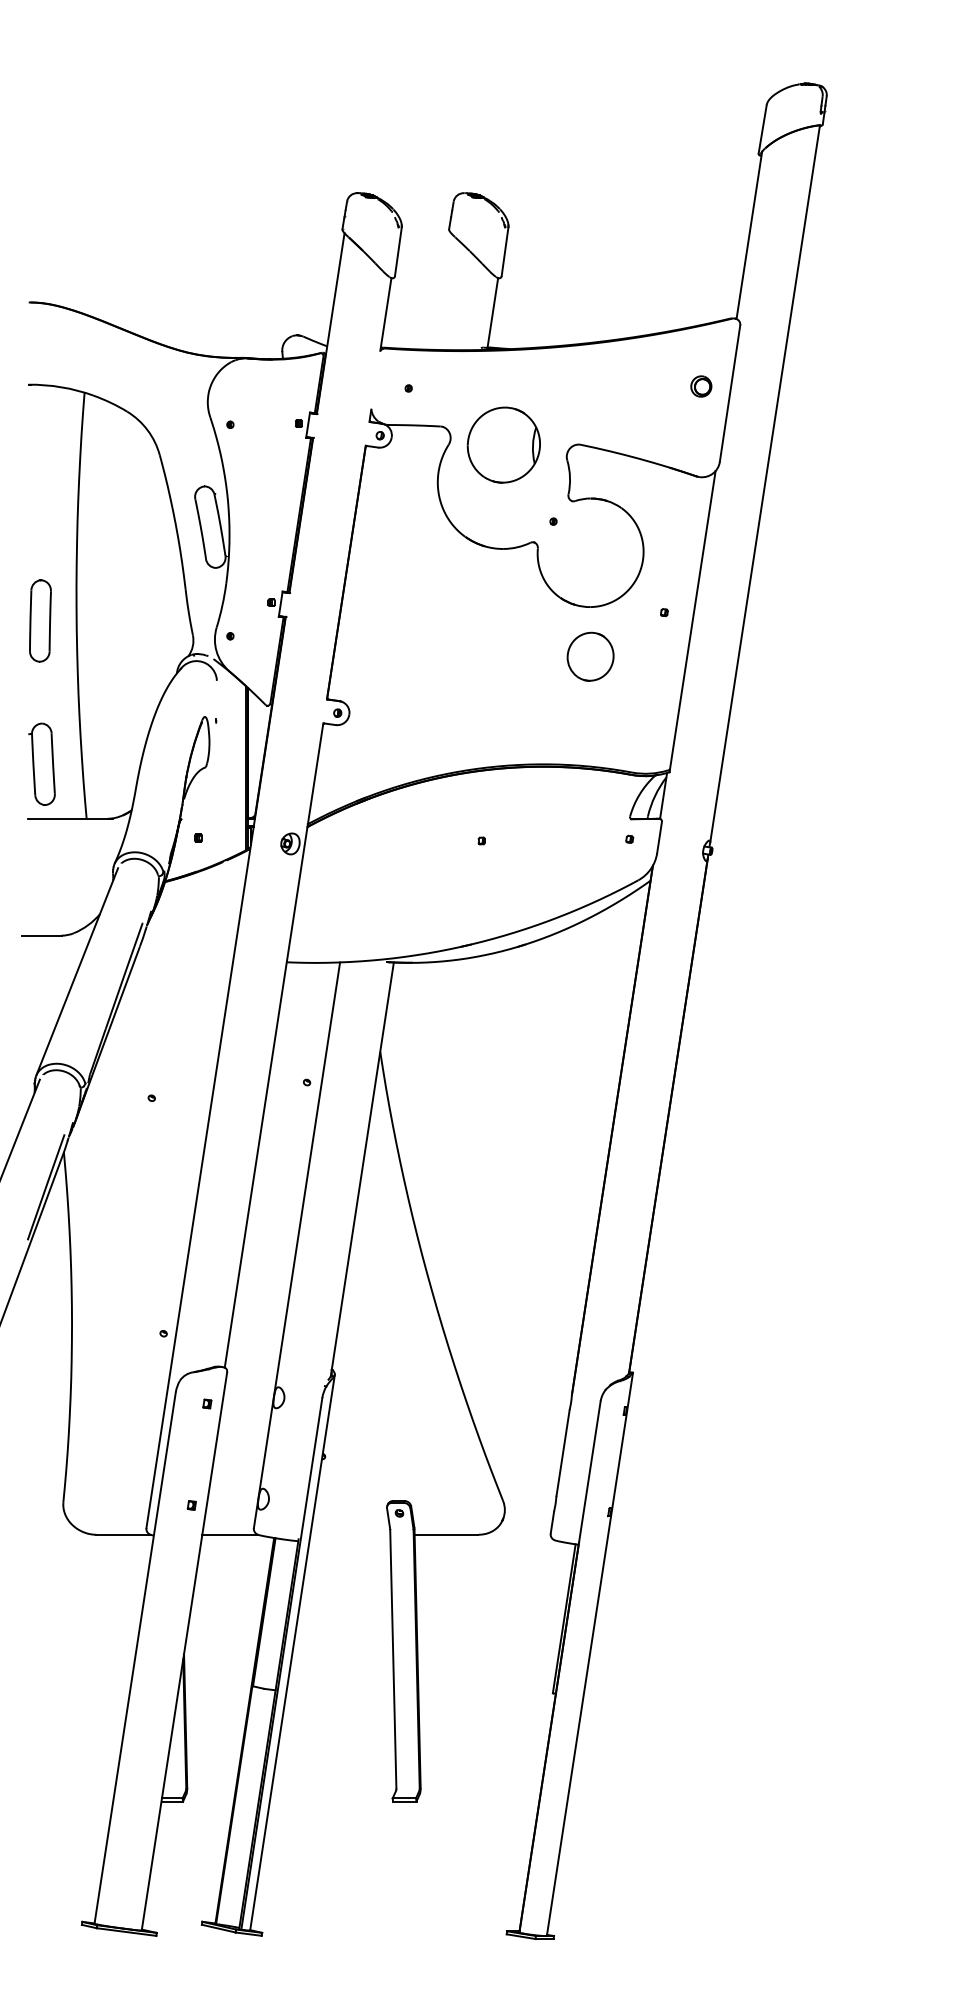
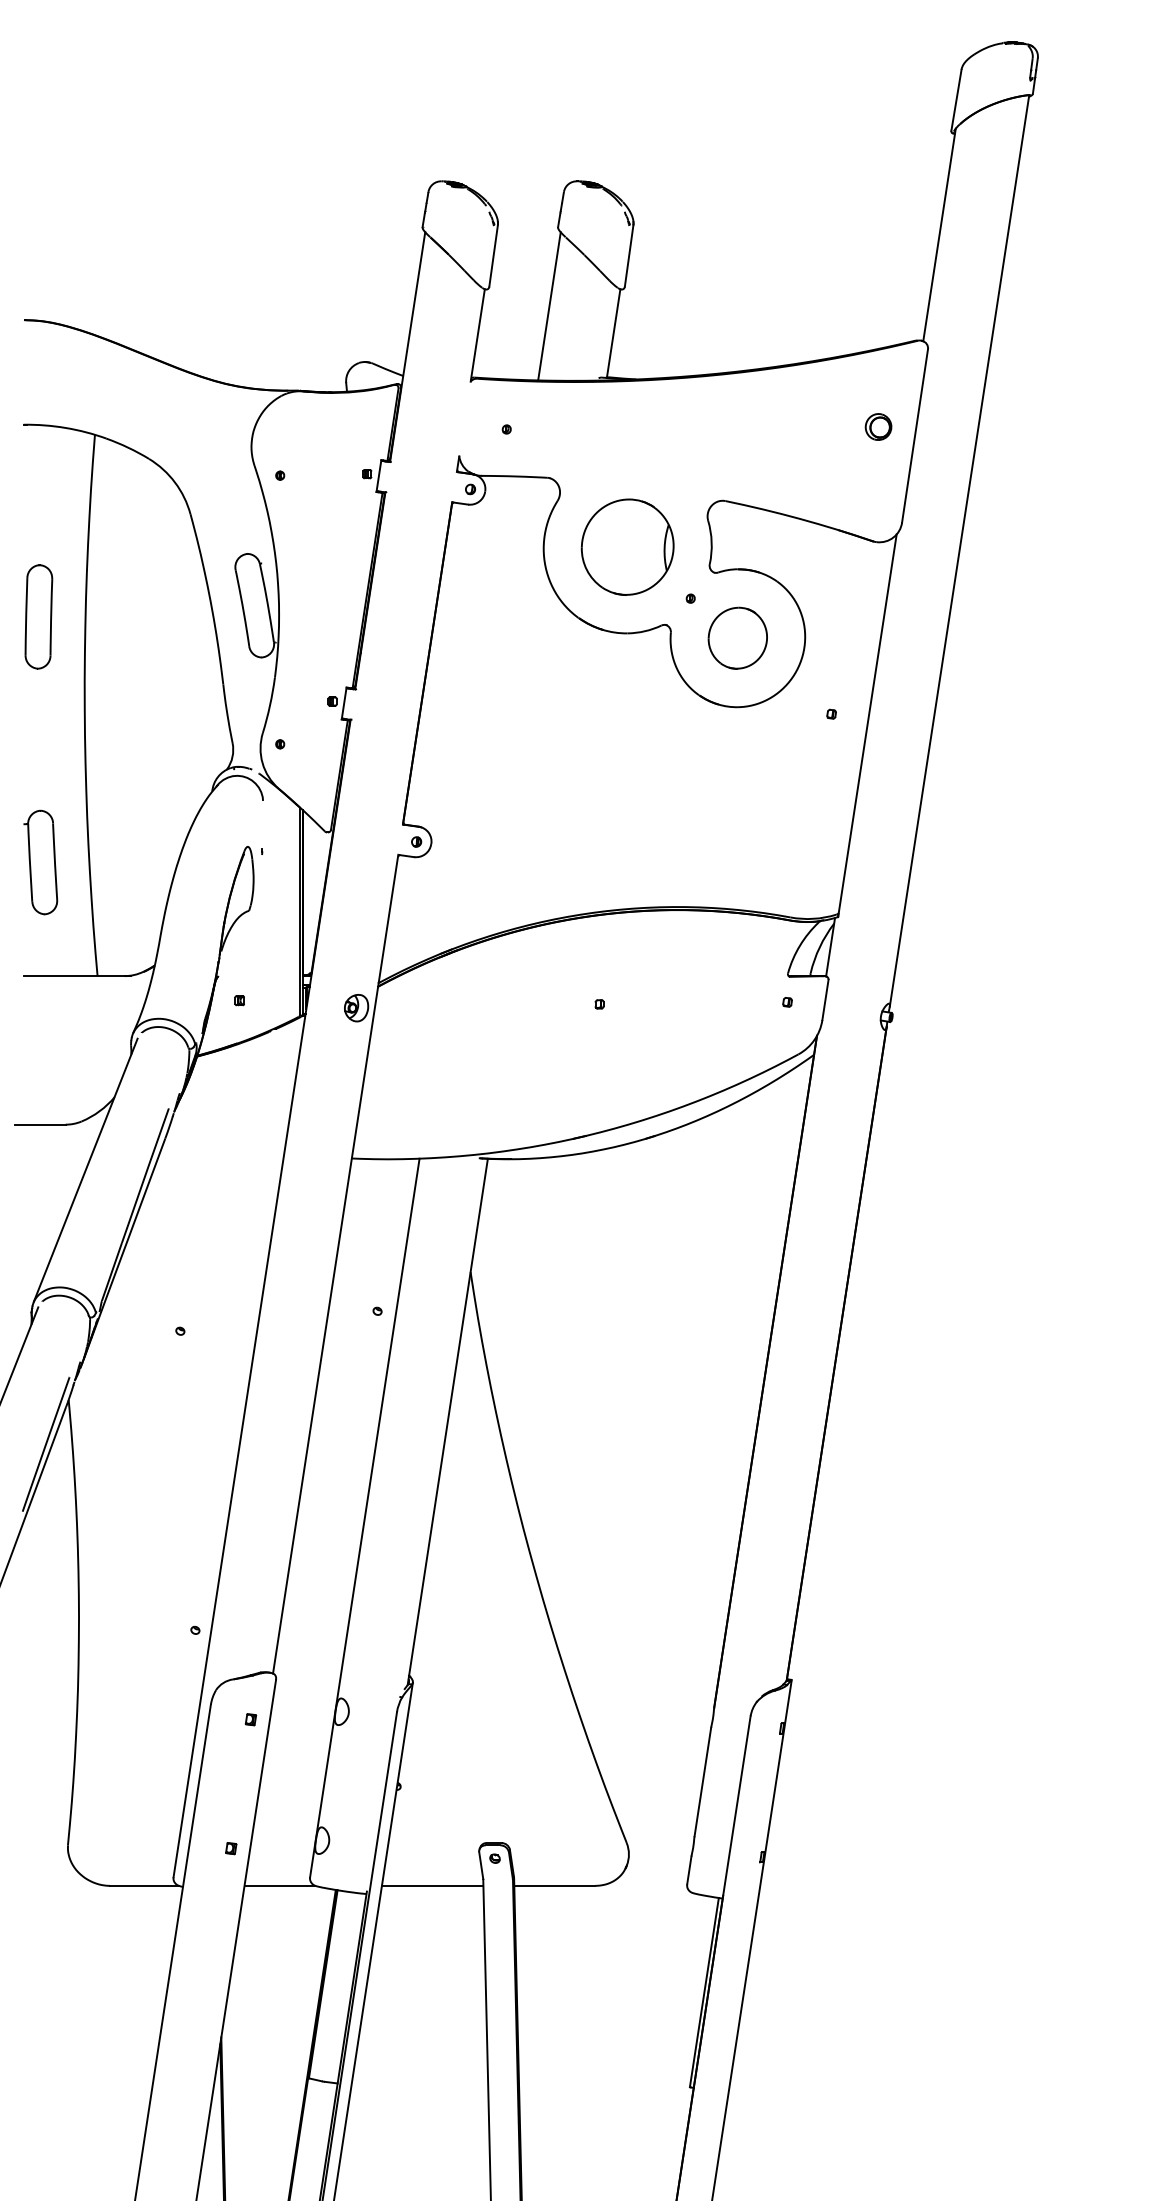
line: (442, 291) -> (549, 306), added
part: (503, 444) -> (627, 546), moved
part: (40, 620) -> (38, 616), moved
part: (590, 656) -> (737, 637), moved
part: (41, 763) -> (40, 861), moved
line: (350, 1534) -> (432, 1885), added

